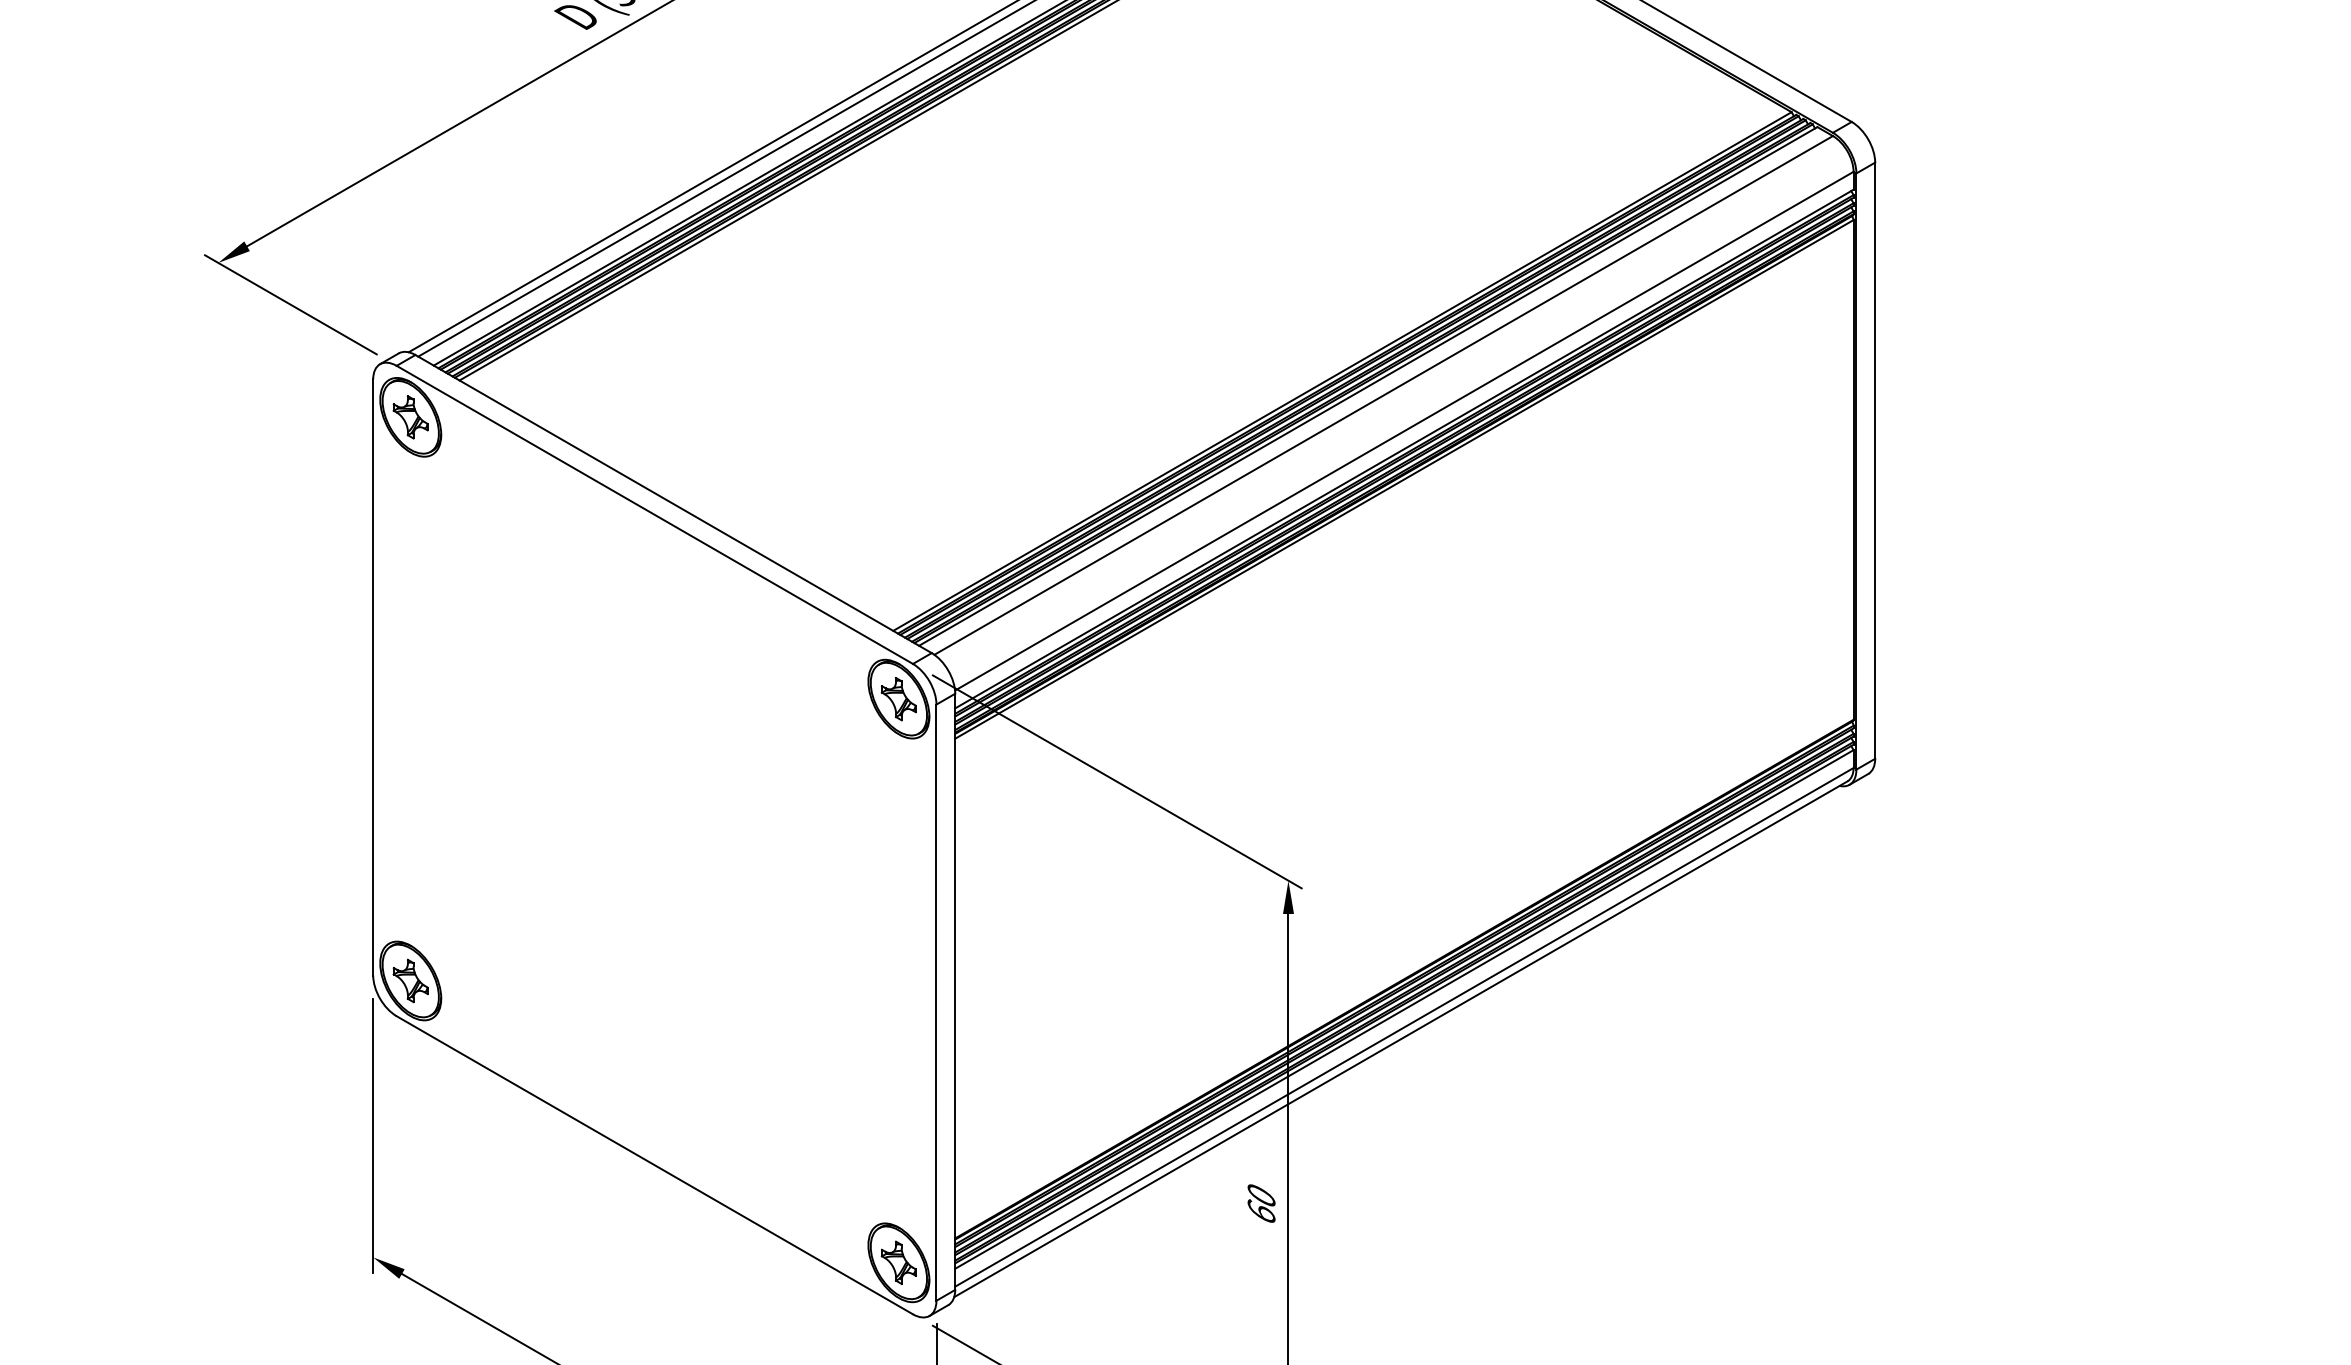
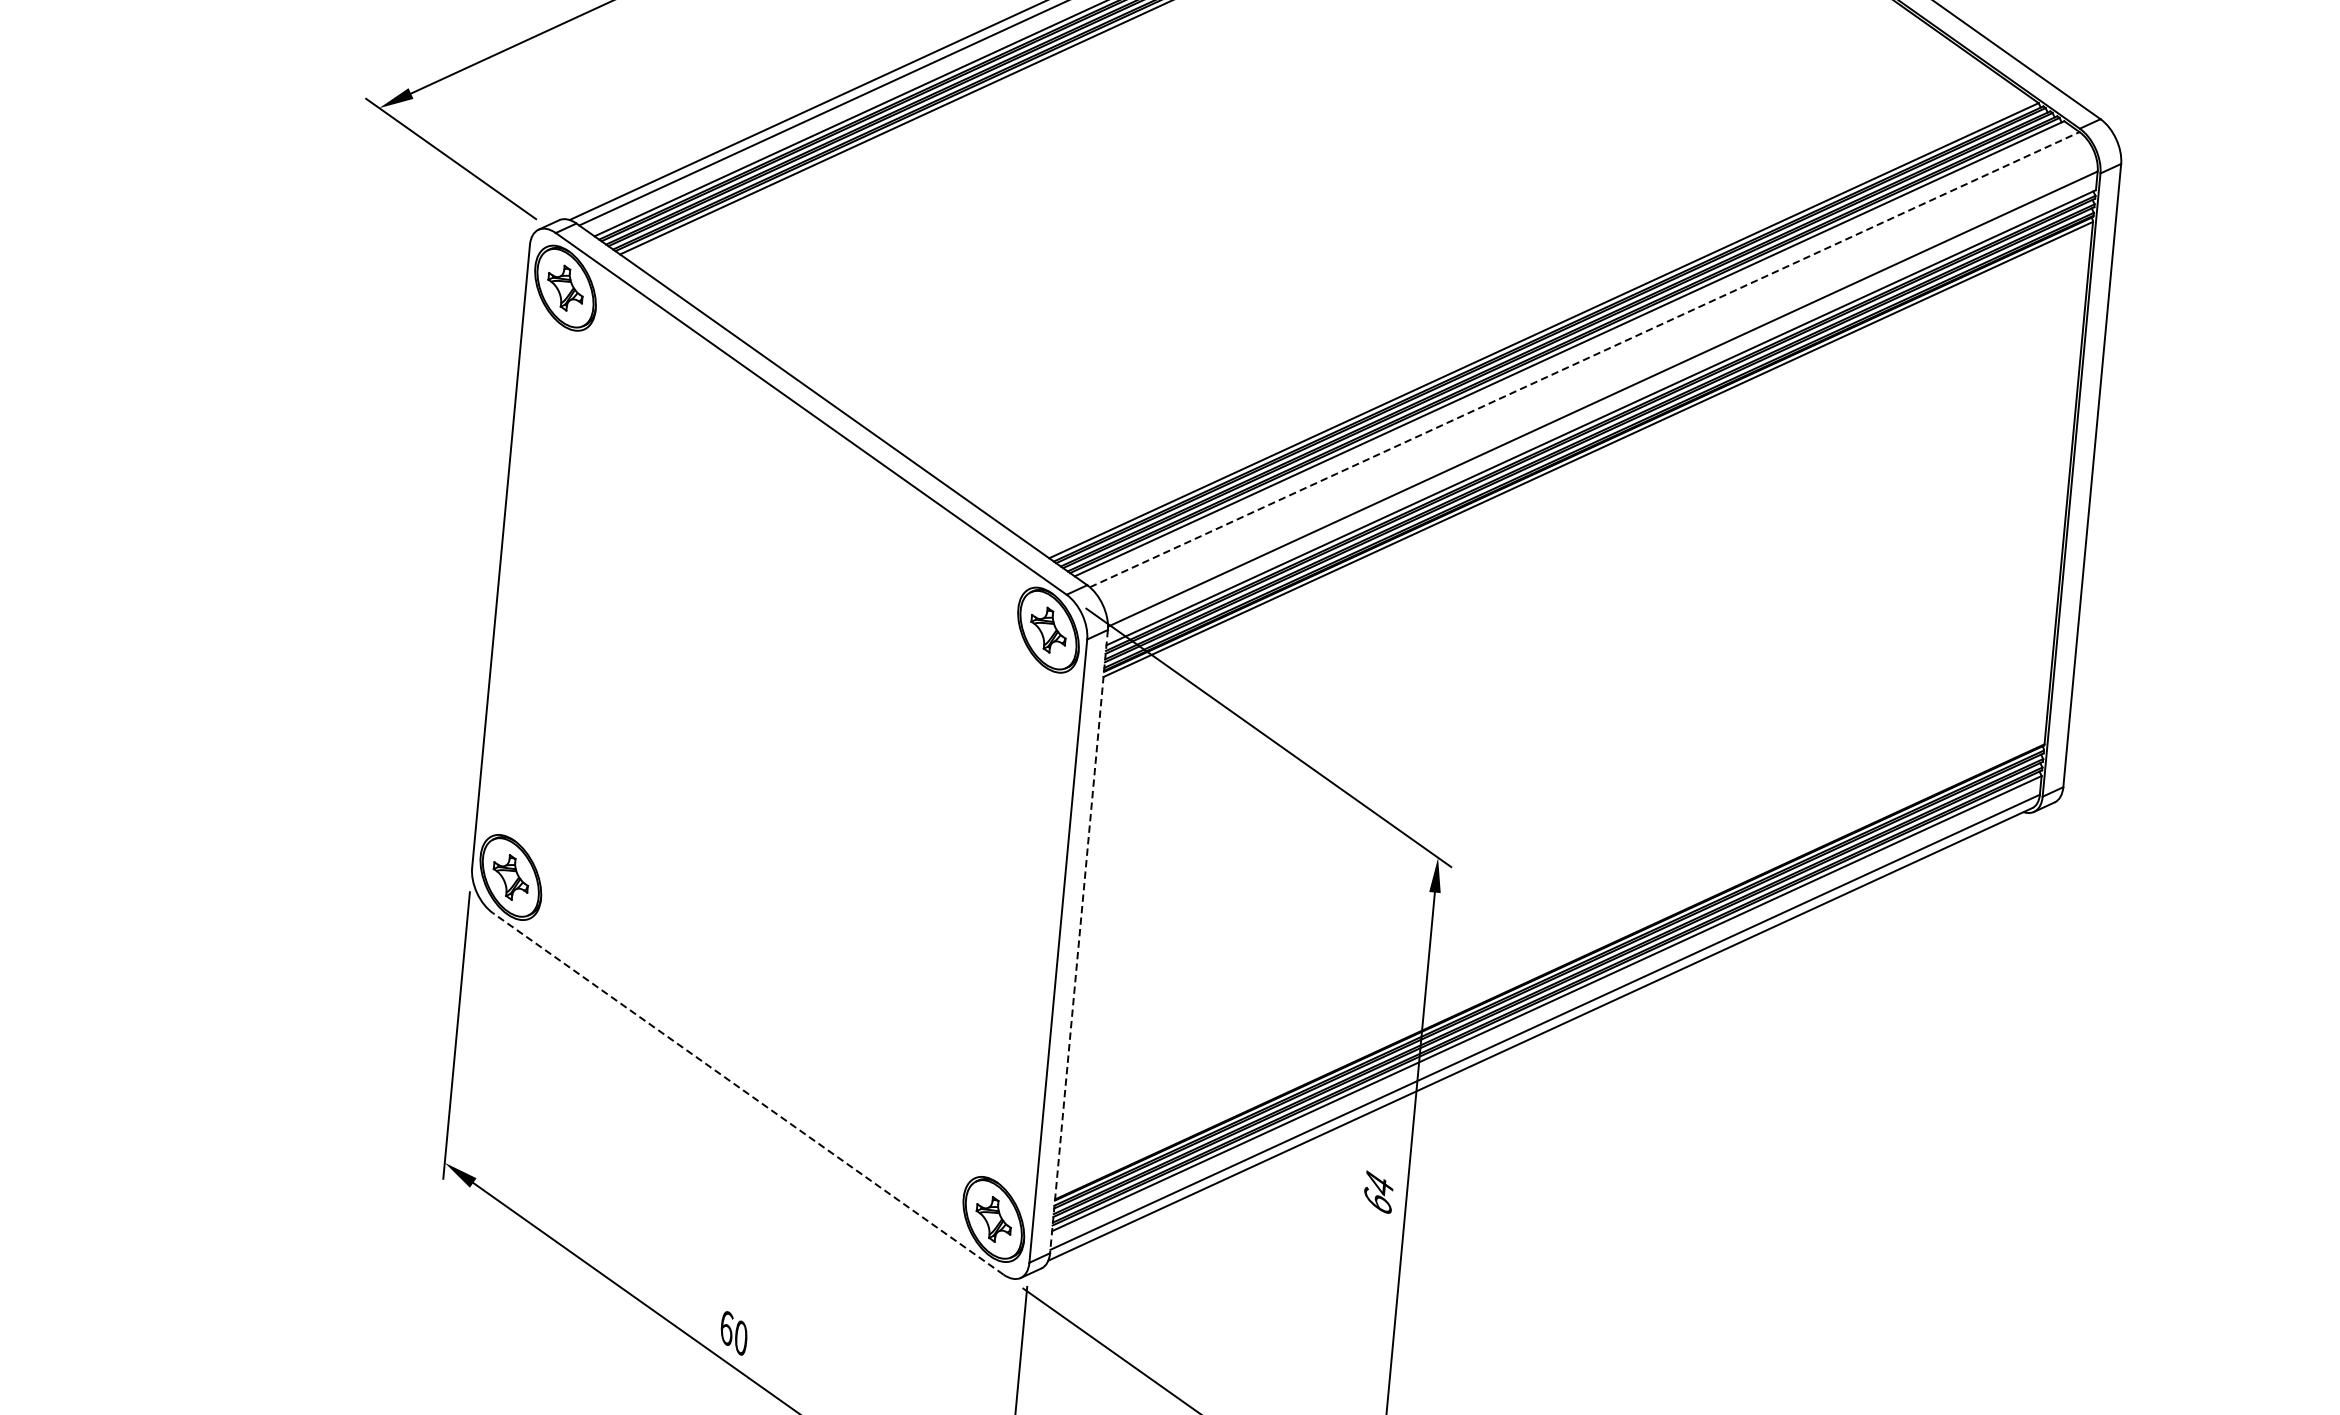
line: (1383, 395) -> (1584, 359), solid -> dashed
line: (955, 992) -> (1079, 942), solid -> dashed
line: (654, 1165) -> (747, 1094), solid -> dashed
text: (1261, 1194) -> (1379, 1183), 60 -> 64

